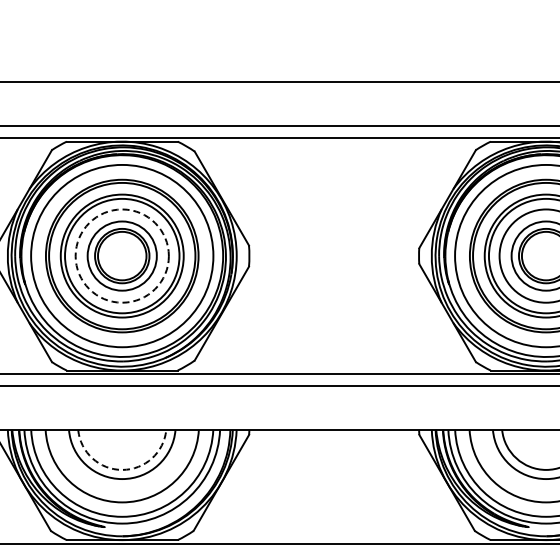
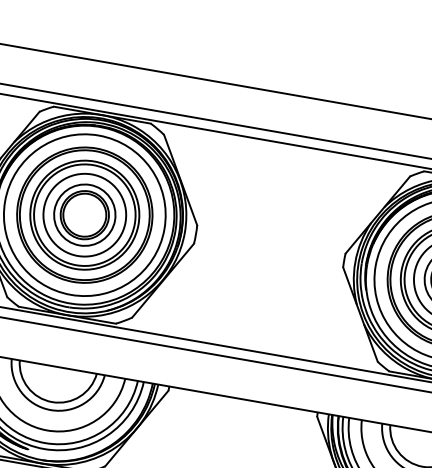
circle: (121, 255) -> (84, 214), dashed -> solid
arc: (122, 469) -> (52, 401), dashed -> solid

